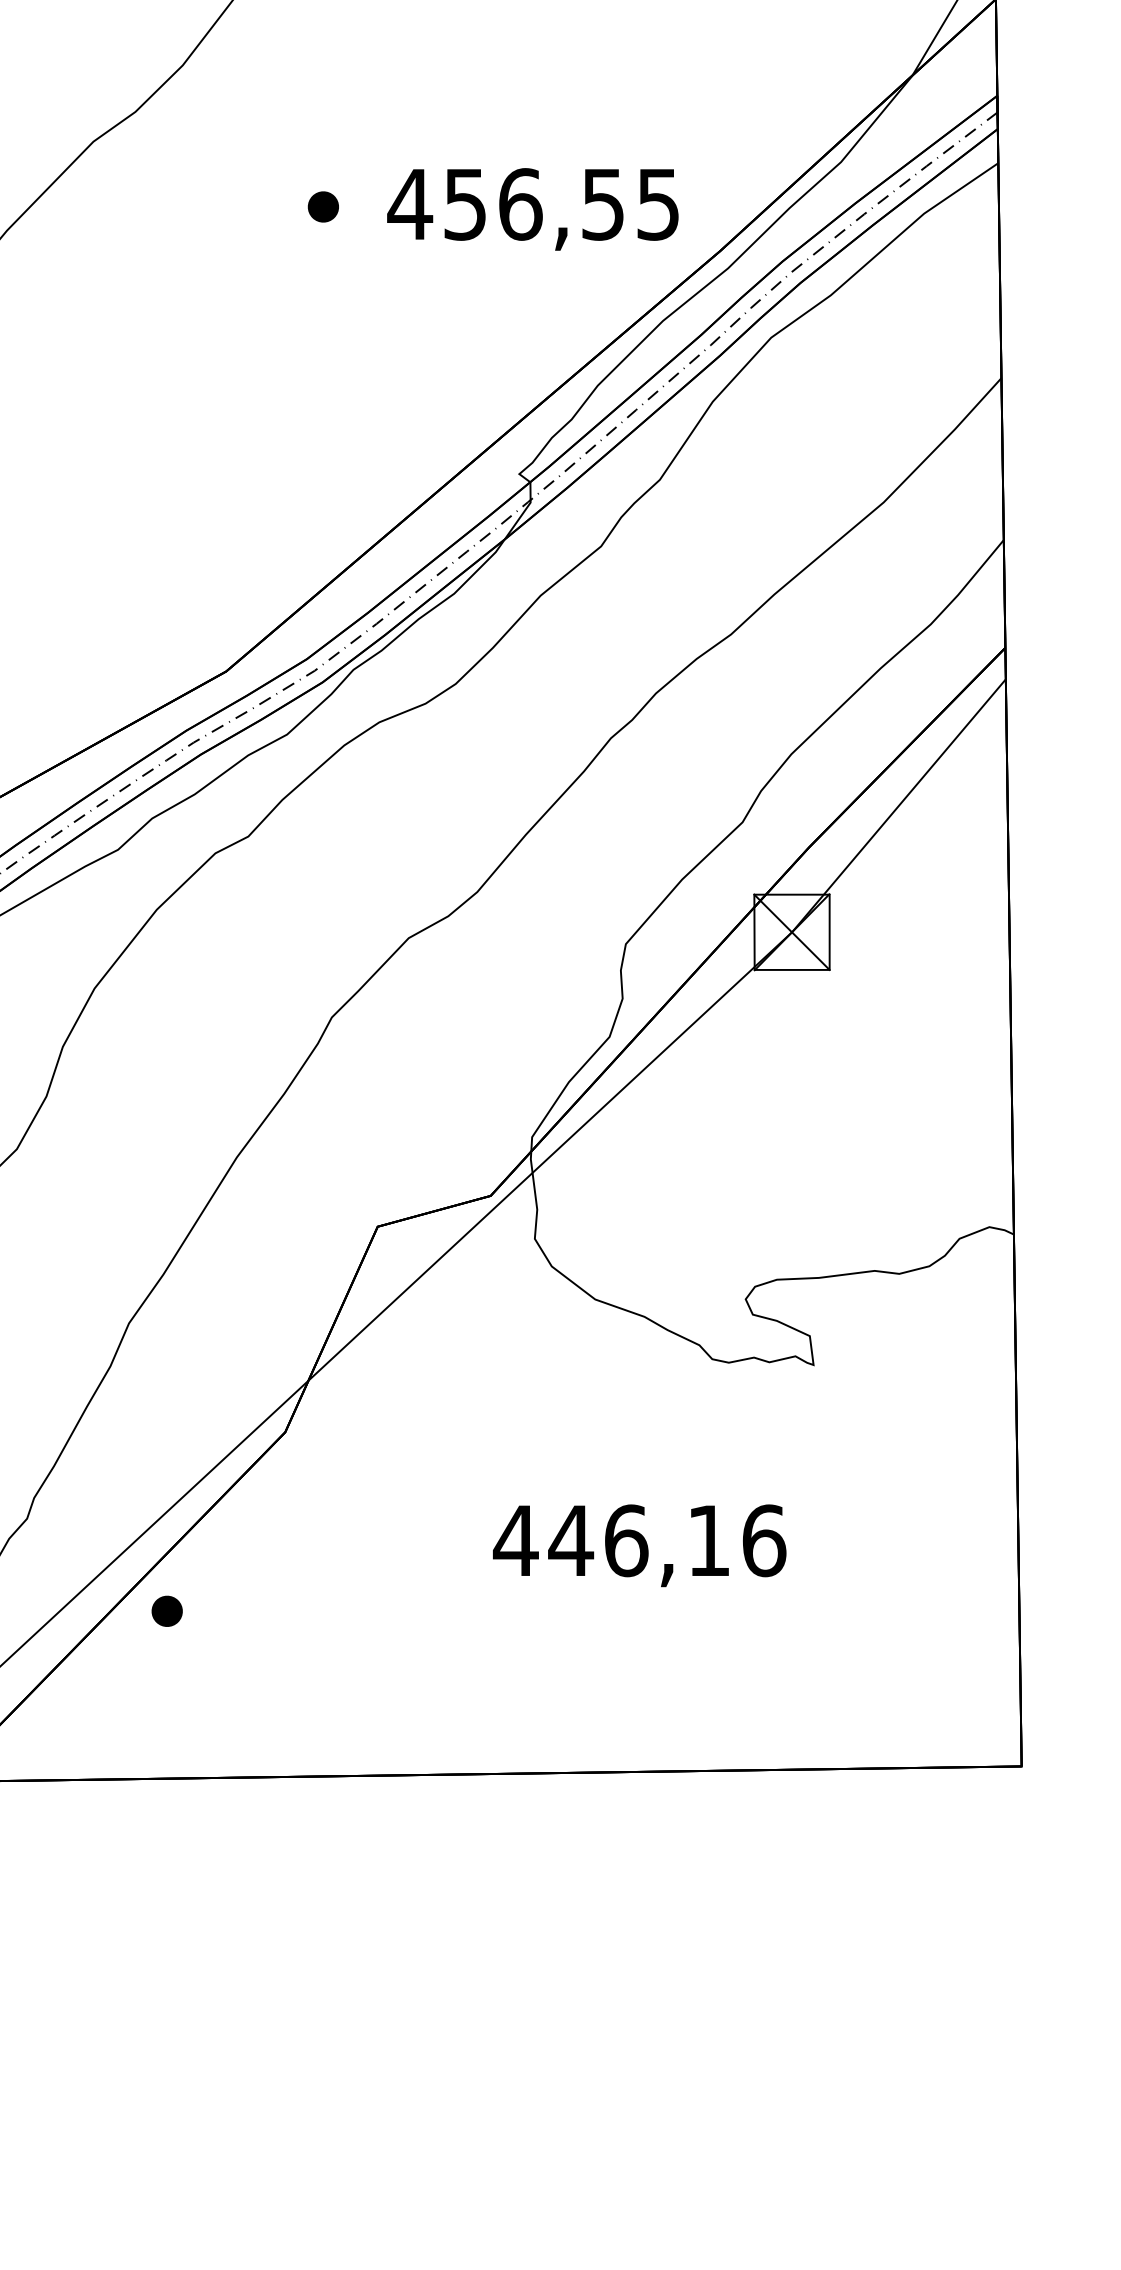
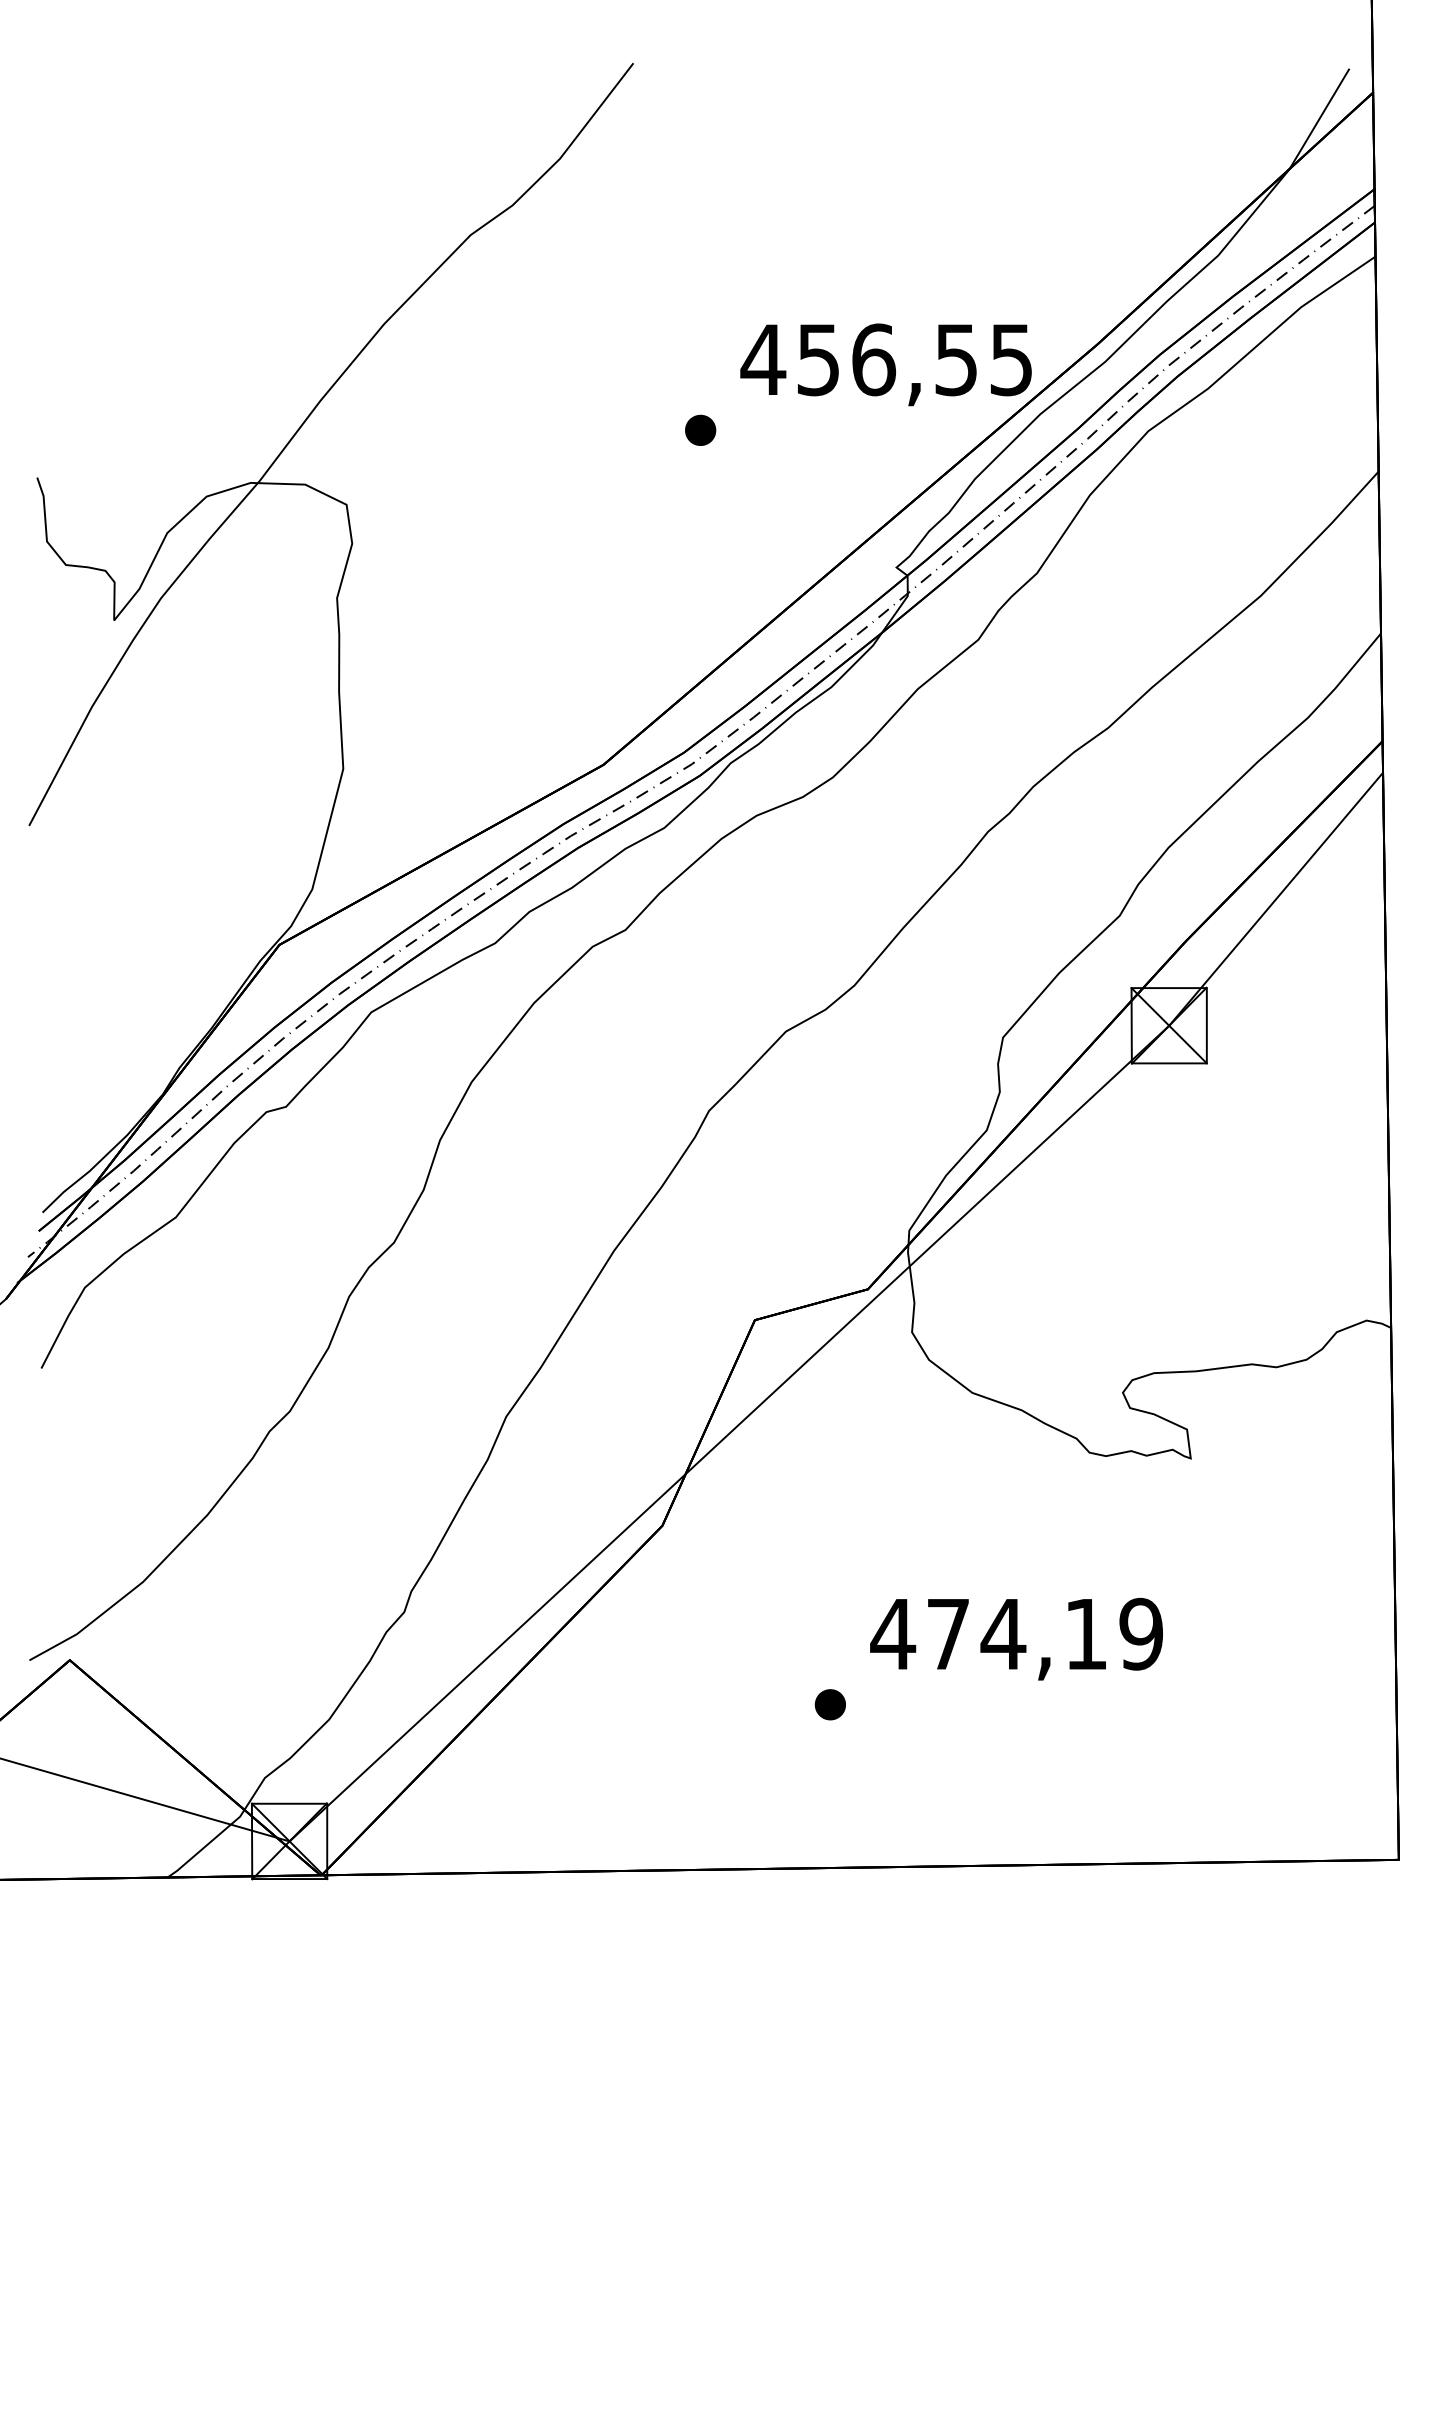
part: (323, 206) -> (700, 429), moved
text: (532, 209) -> (885, 364), moved
text: (667, 1540) -> (1044, 1633), 446,16 -> 474,19
part: (166, 1611) -> (829, 1704), moved

